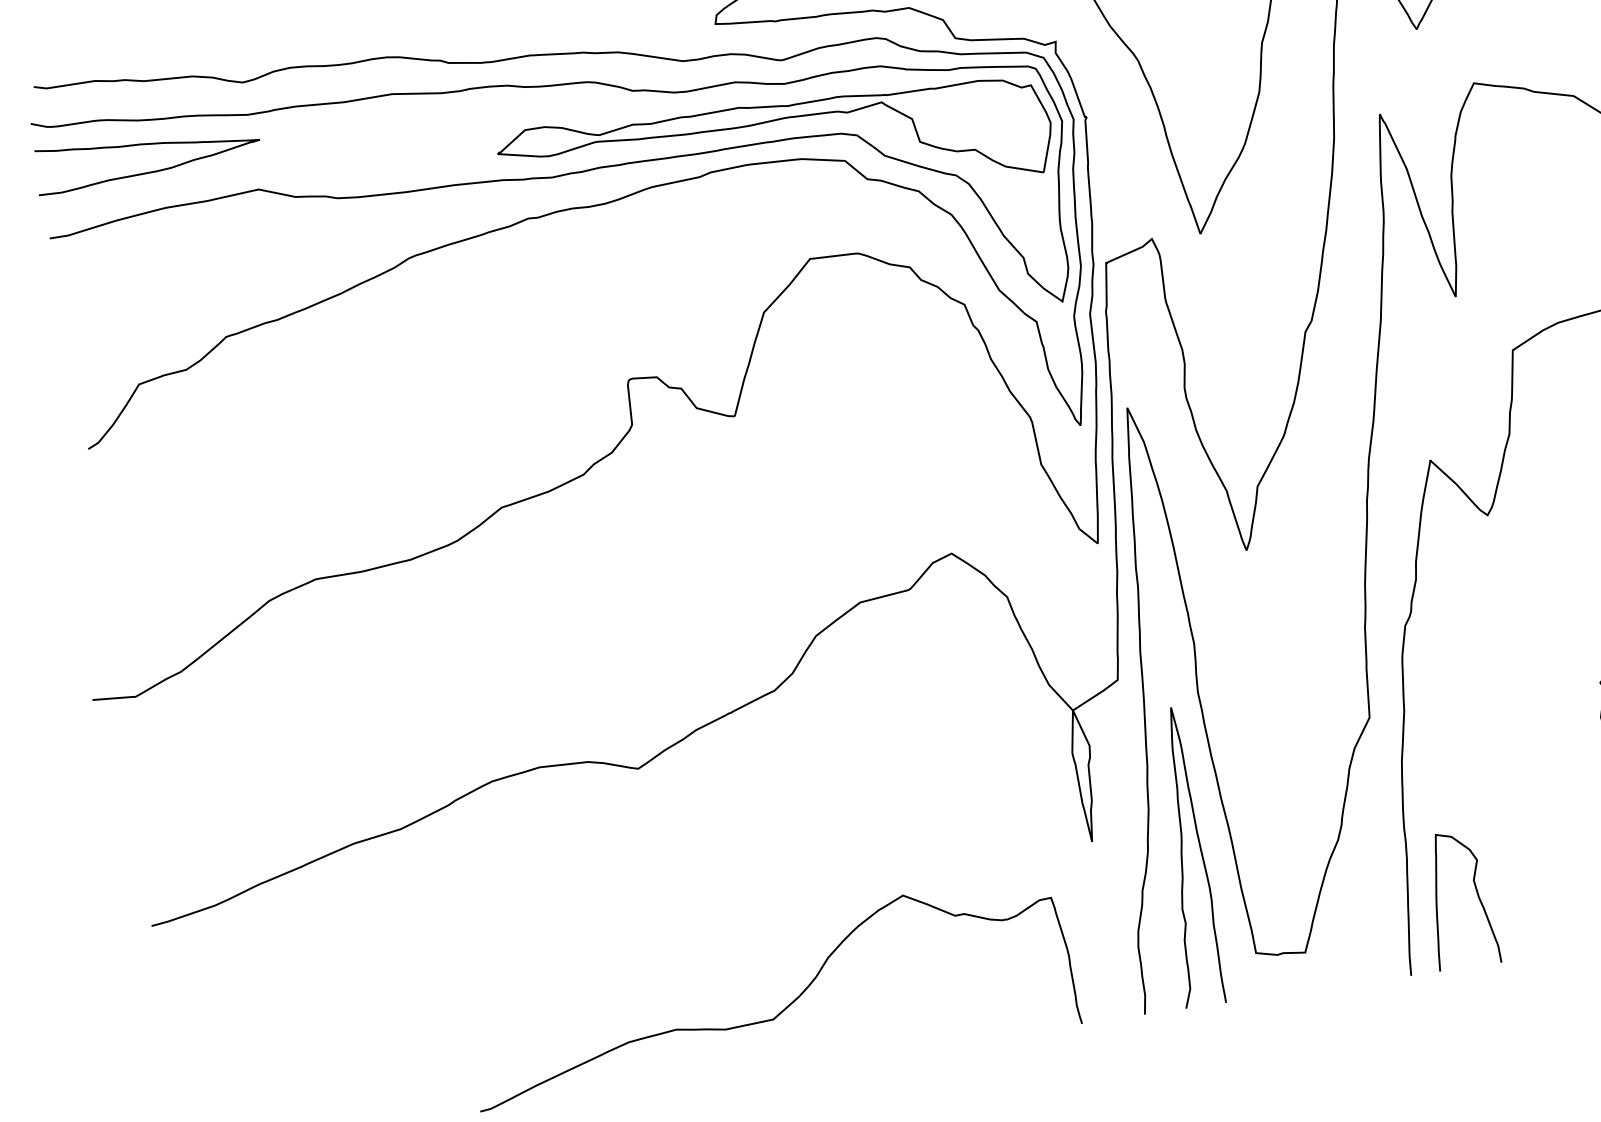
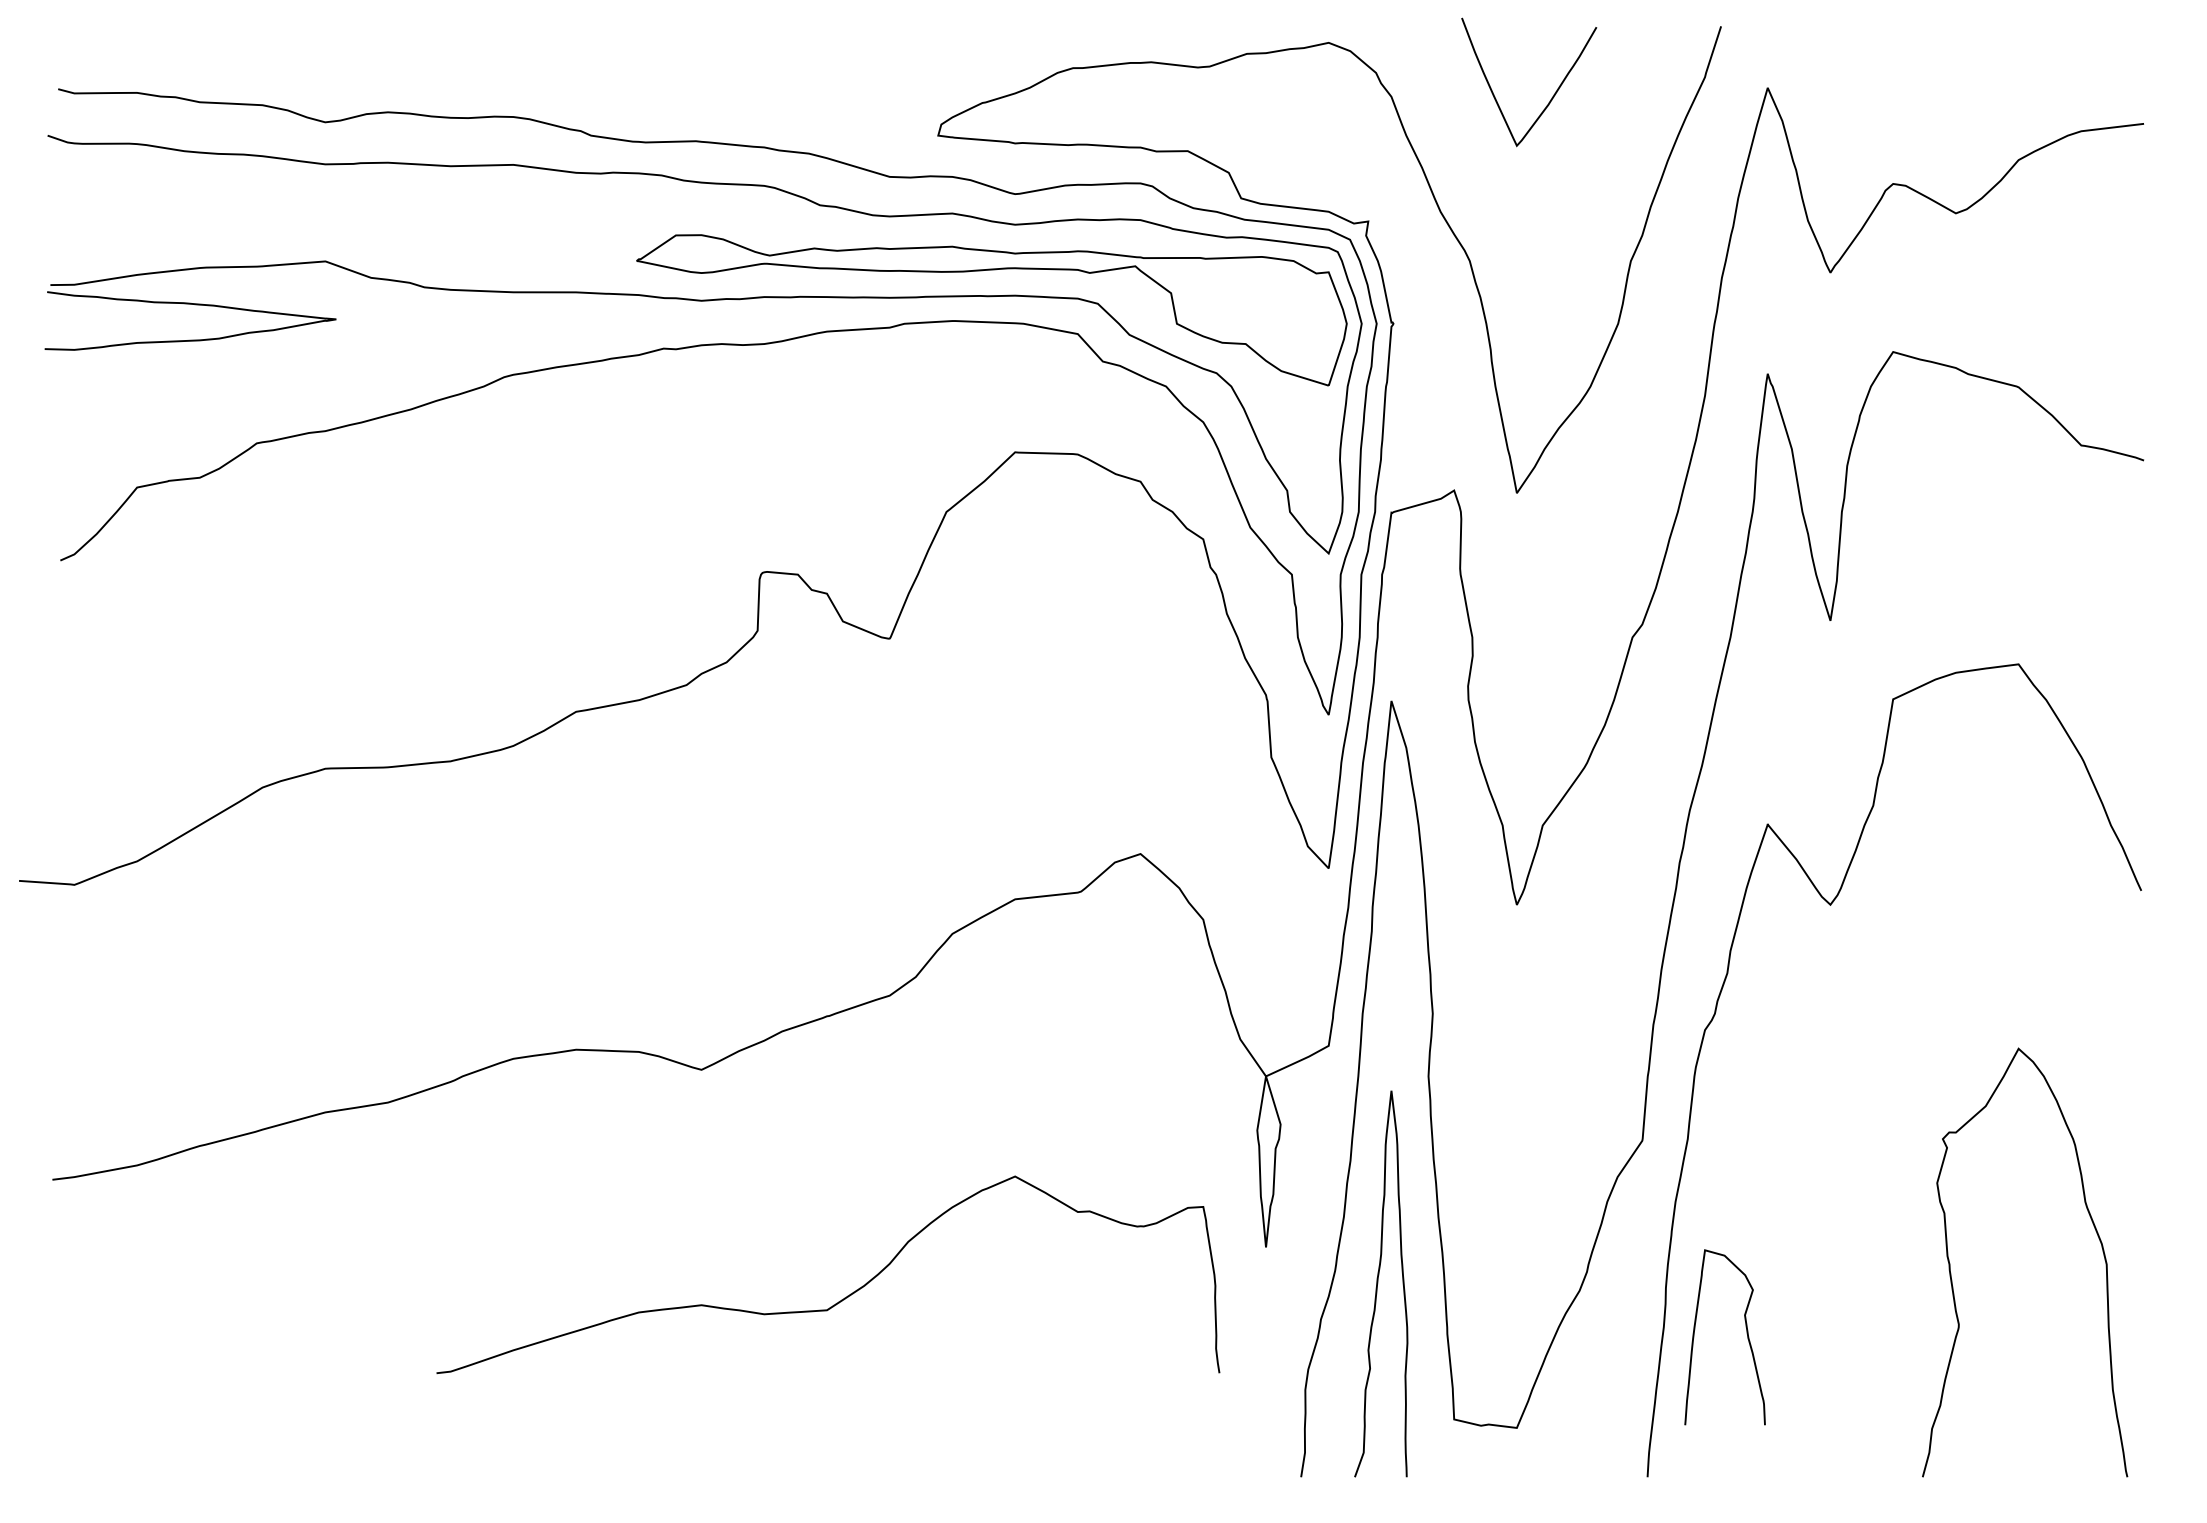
curve: (149, 144) -> (195, 305), moved
curve: (1477, 894) -> (1746, 1333), moved
curve: (785, 1007) -> (844, 1297), moved

